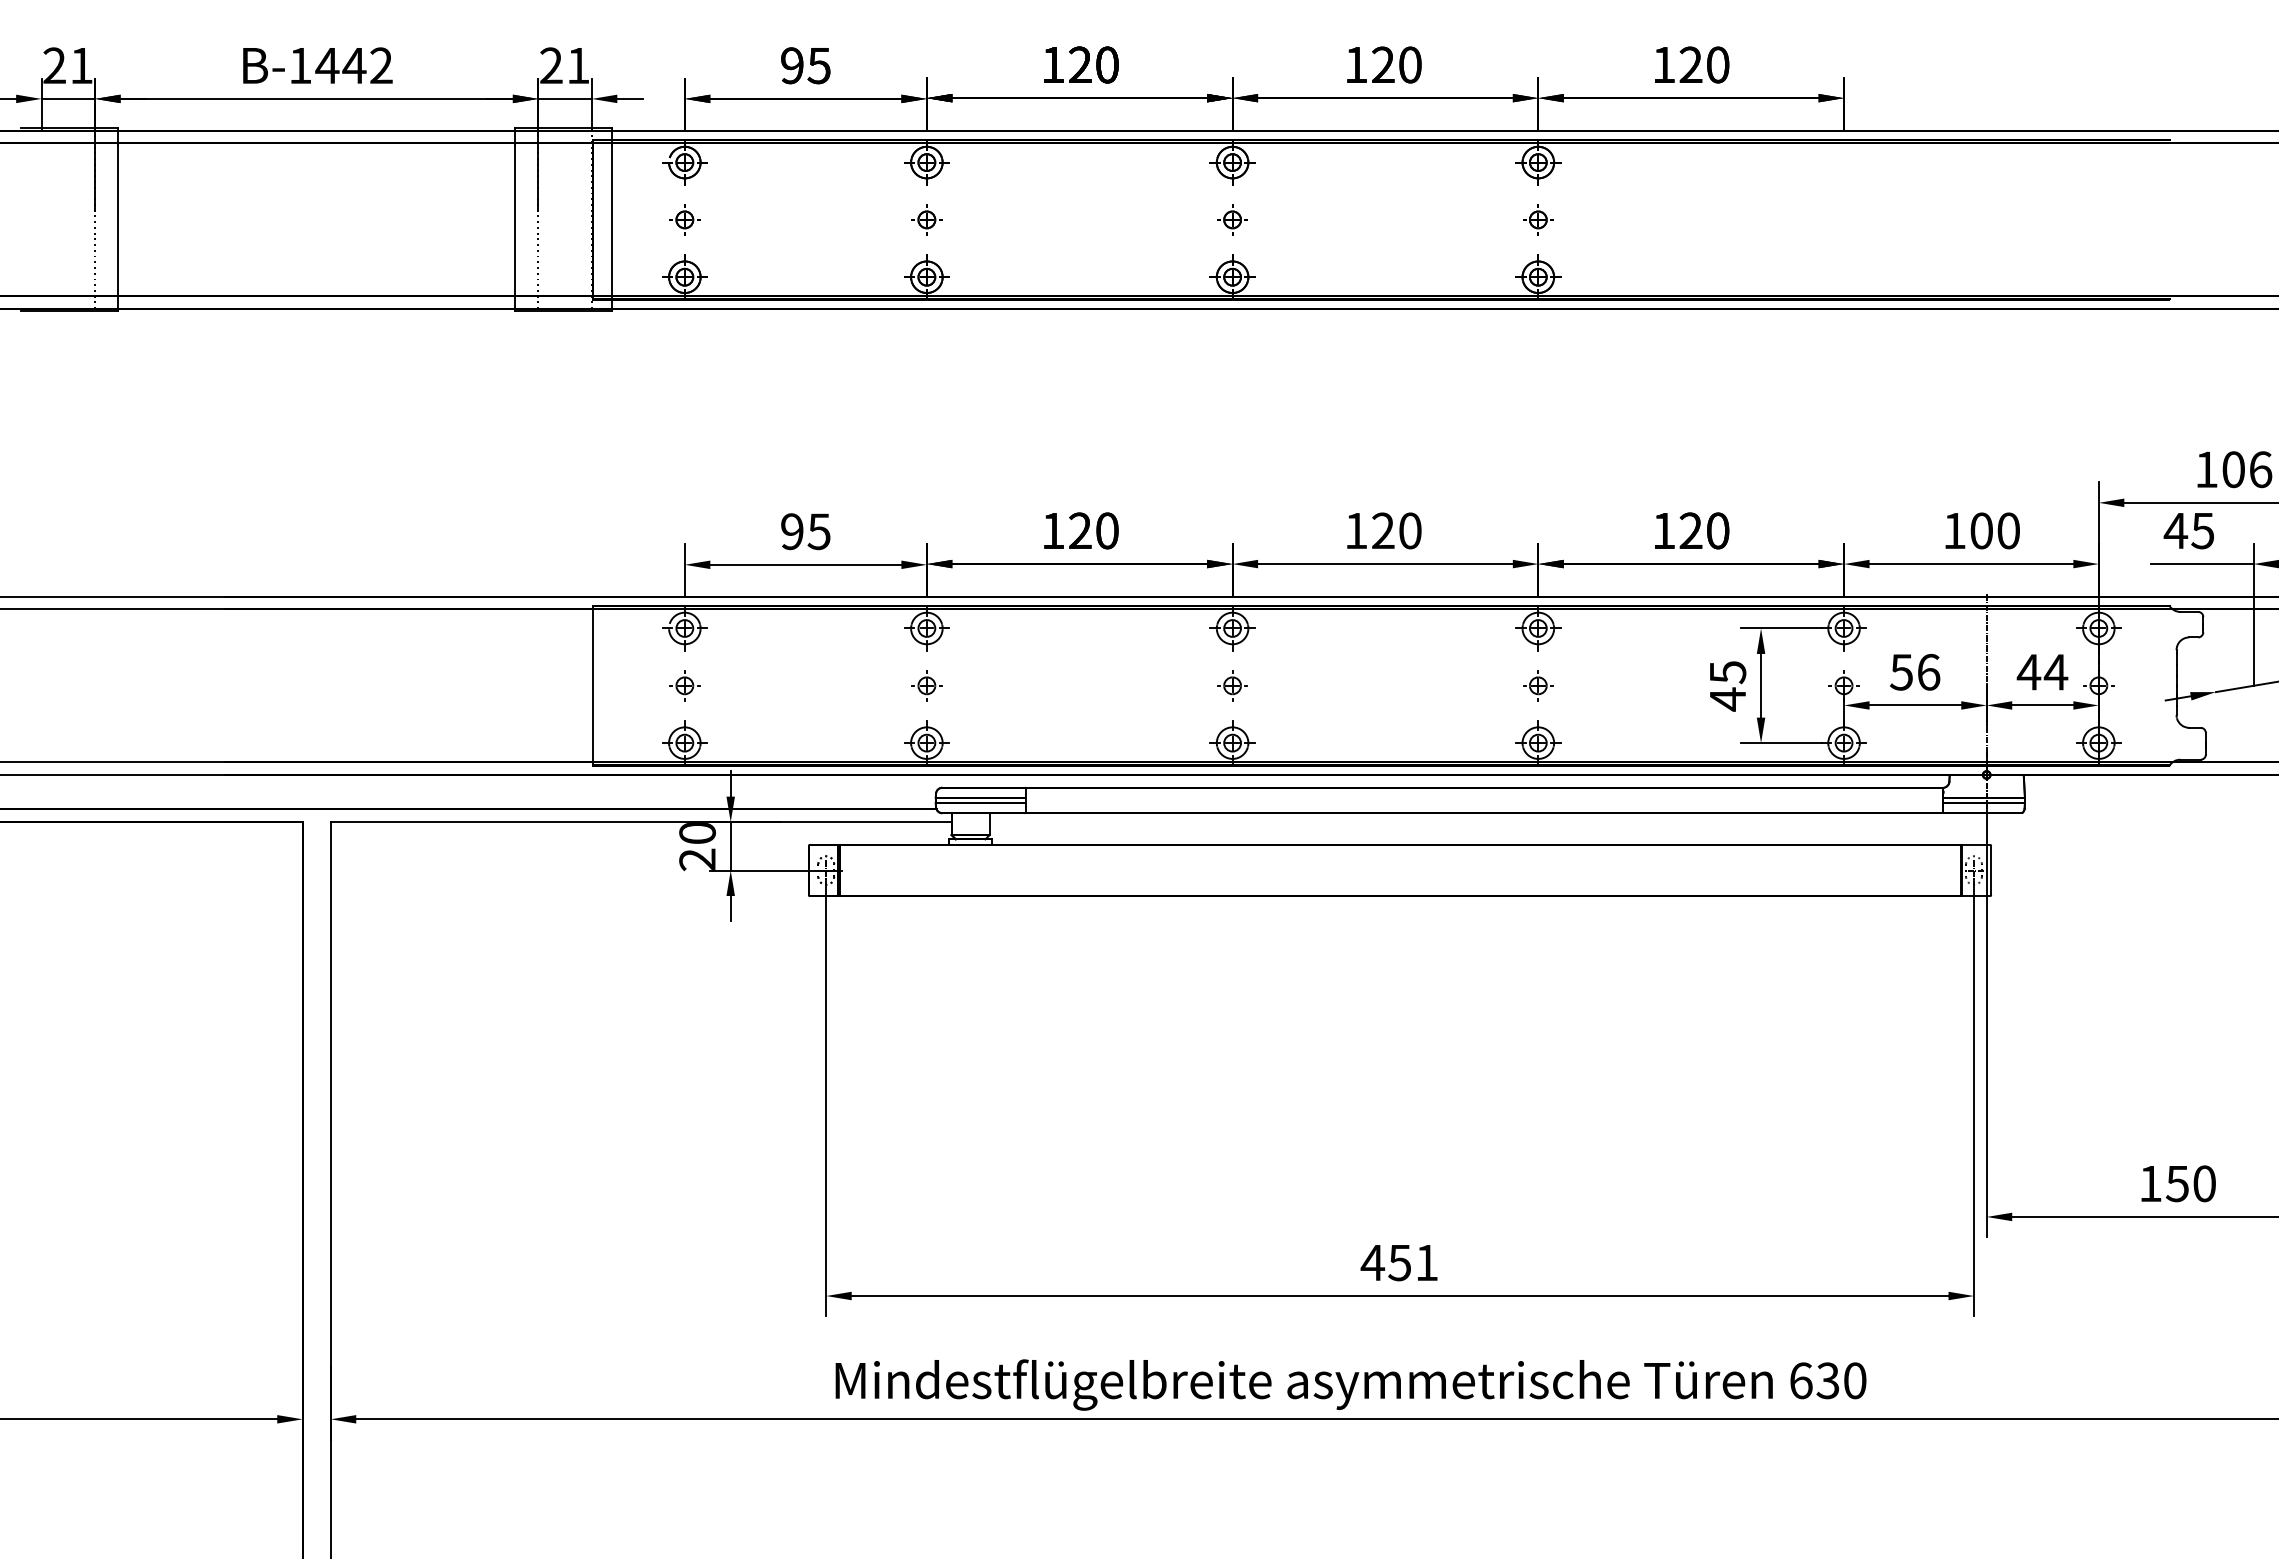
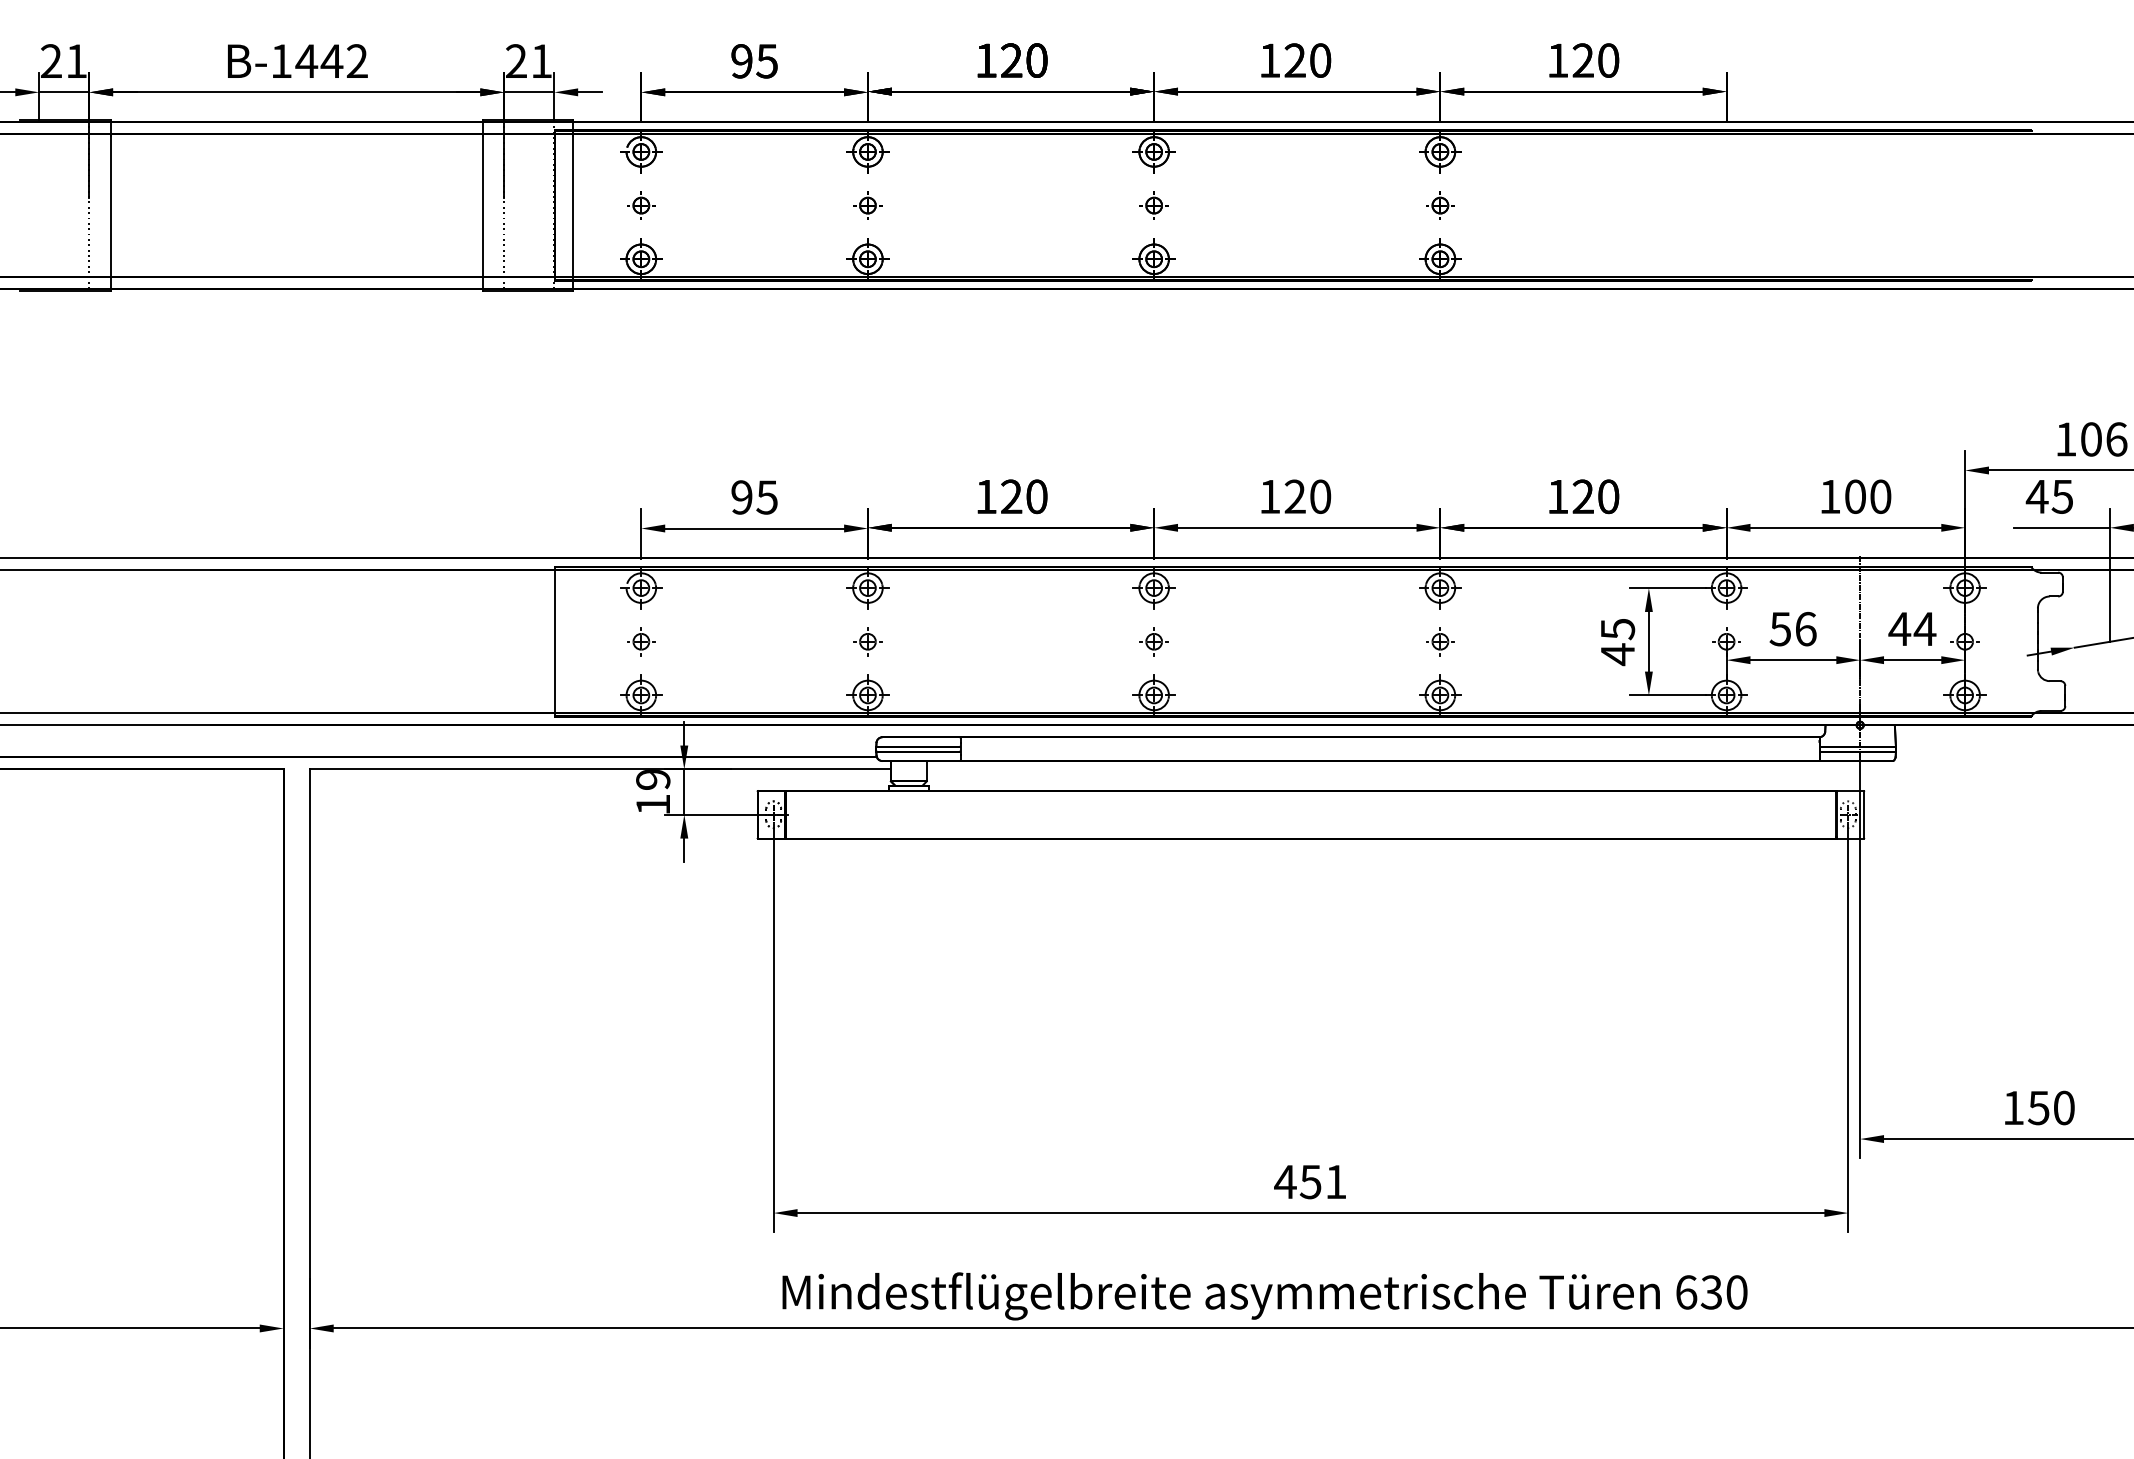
text: (697, 847) -> (653, 793), 20 -> 19

